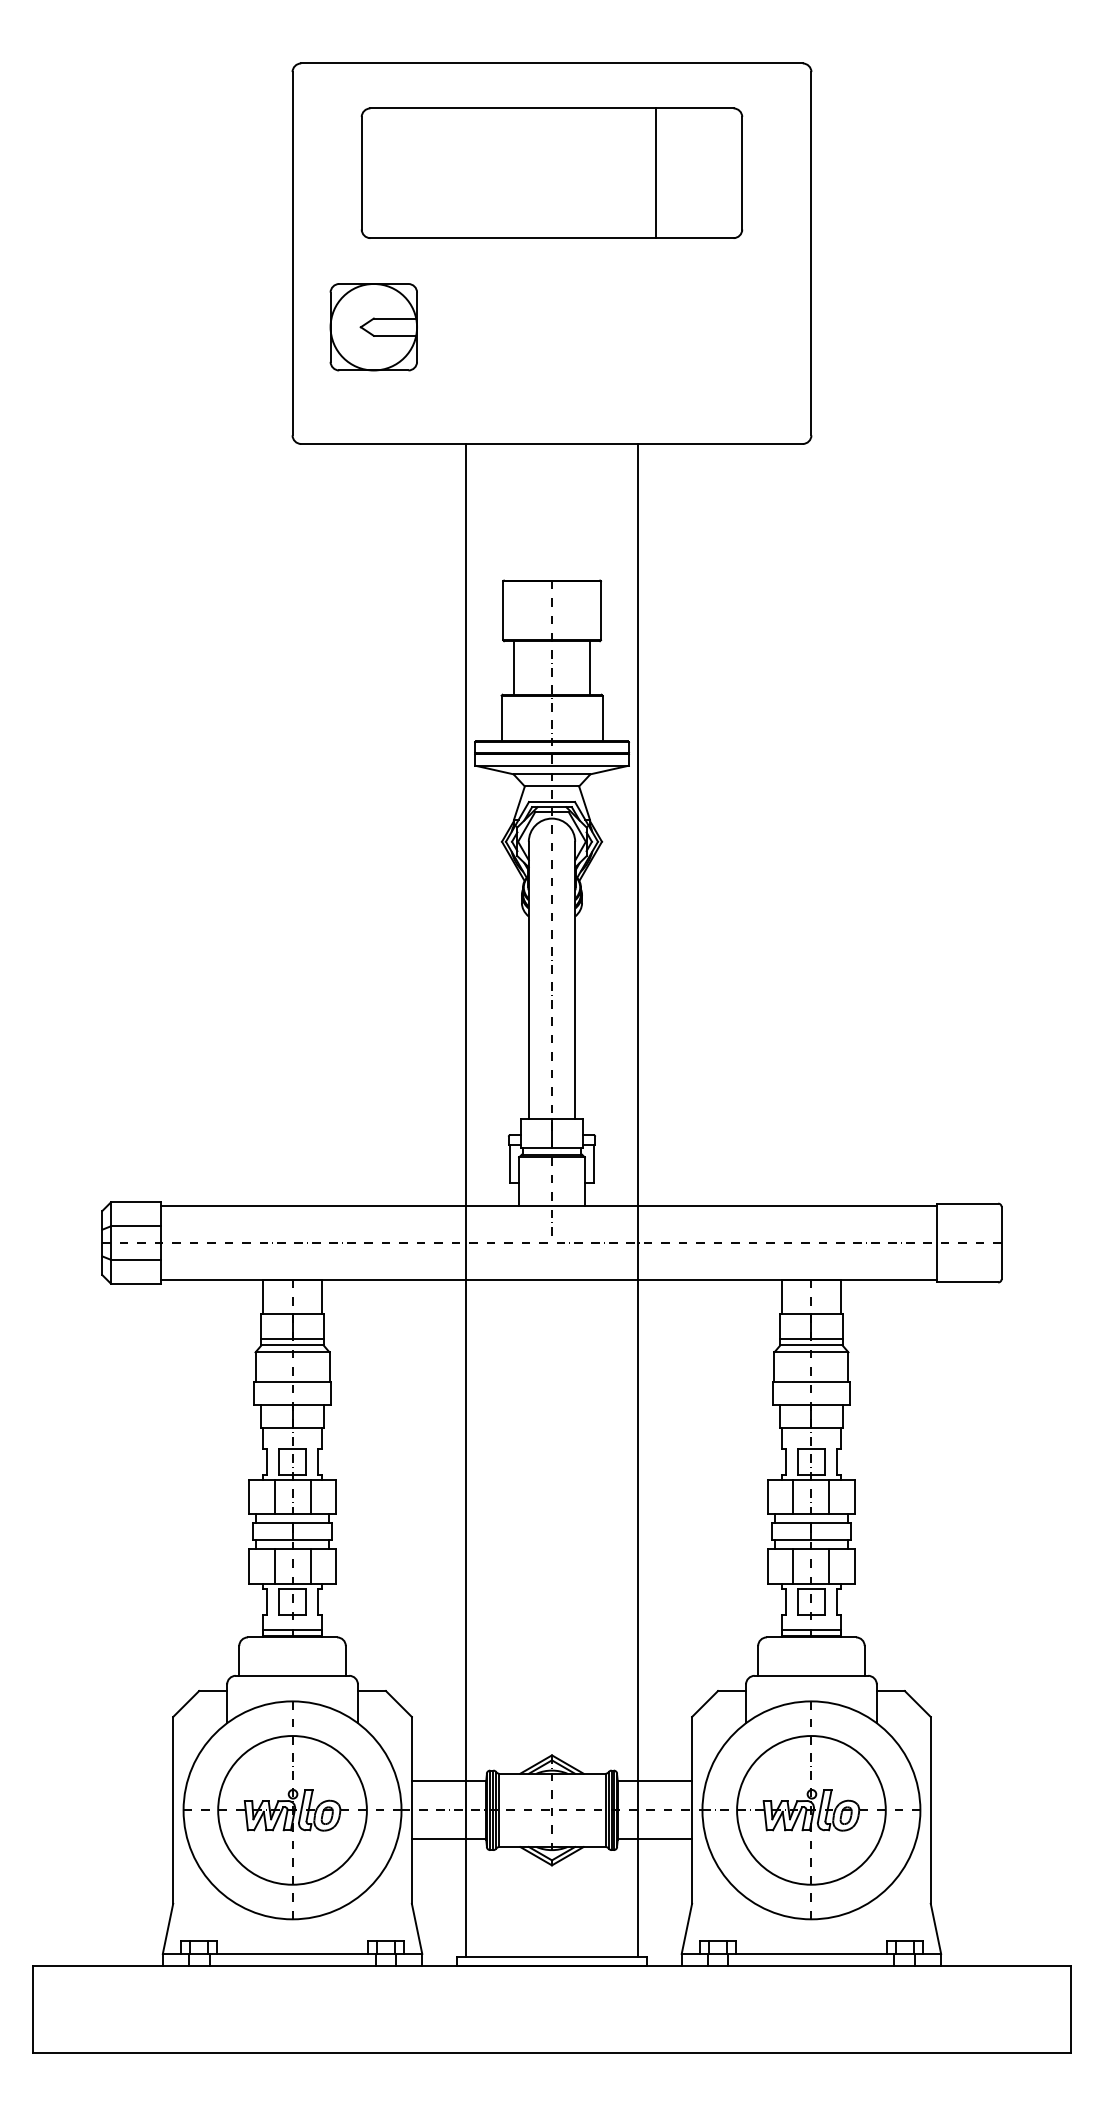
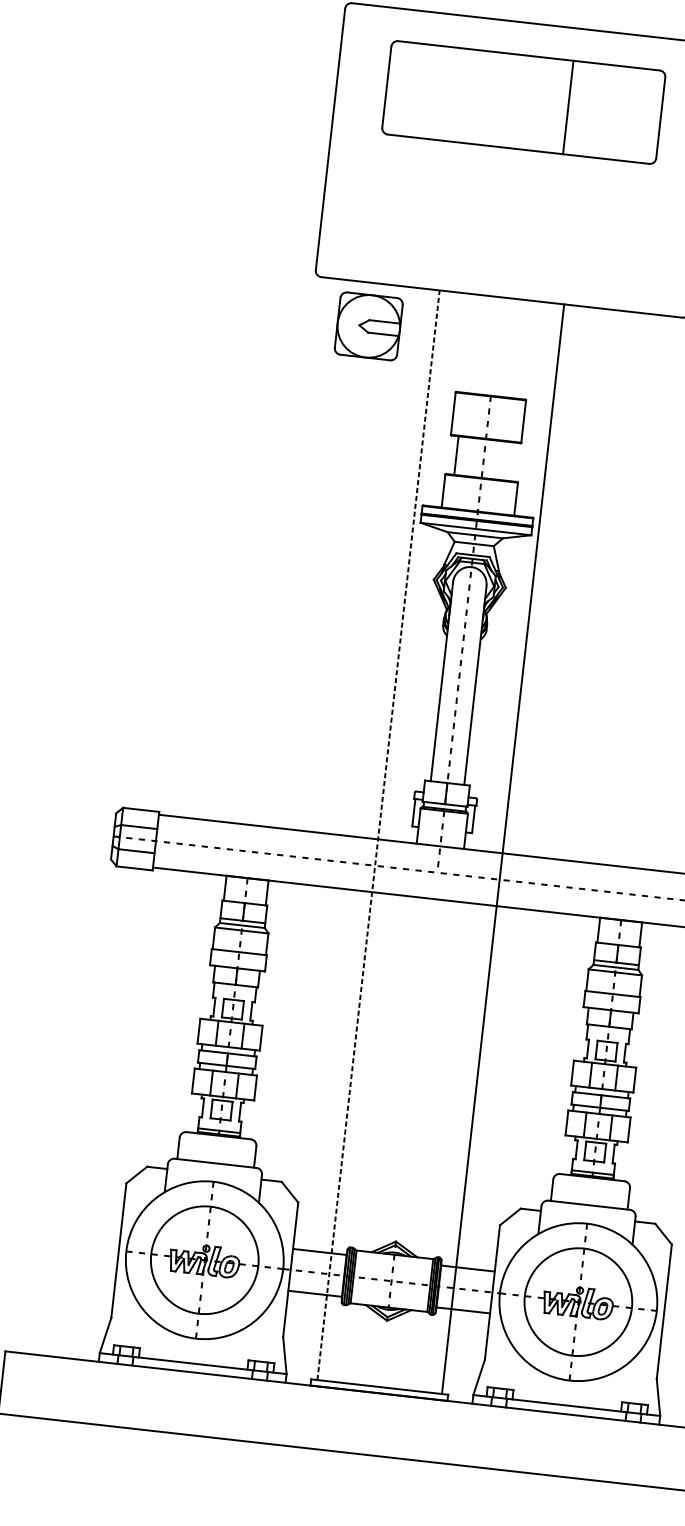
line: (655, 173) -> (568, 107), moved
part: (373, 327) -> (368, 326), moved
line: (590, 667) -> (511, 461), removed
line: (465, 1200) -> (378, 835), solid -> dashed

